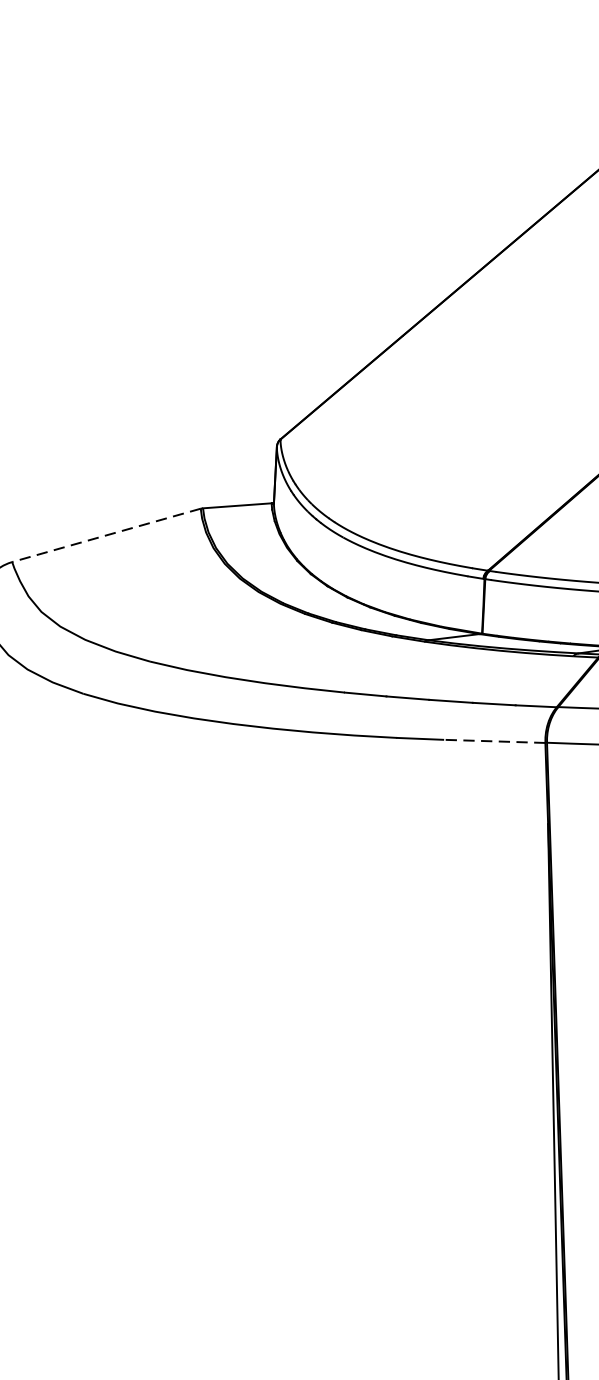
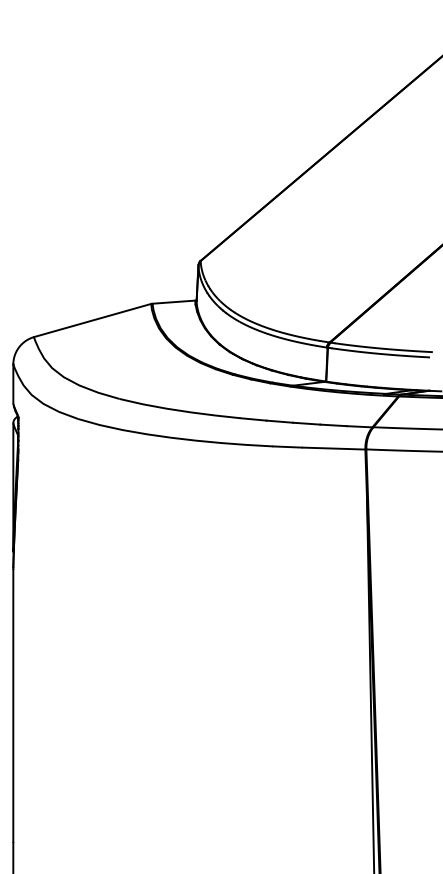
line: (106, 535) -> (92, 320), dashed -> solid
line: (492, 741) -> (332, 448), dashed -> solid

